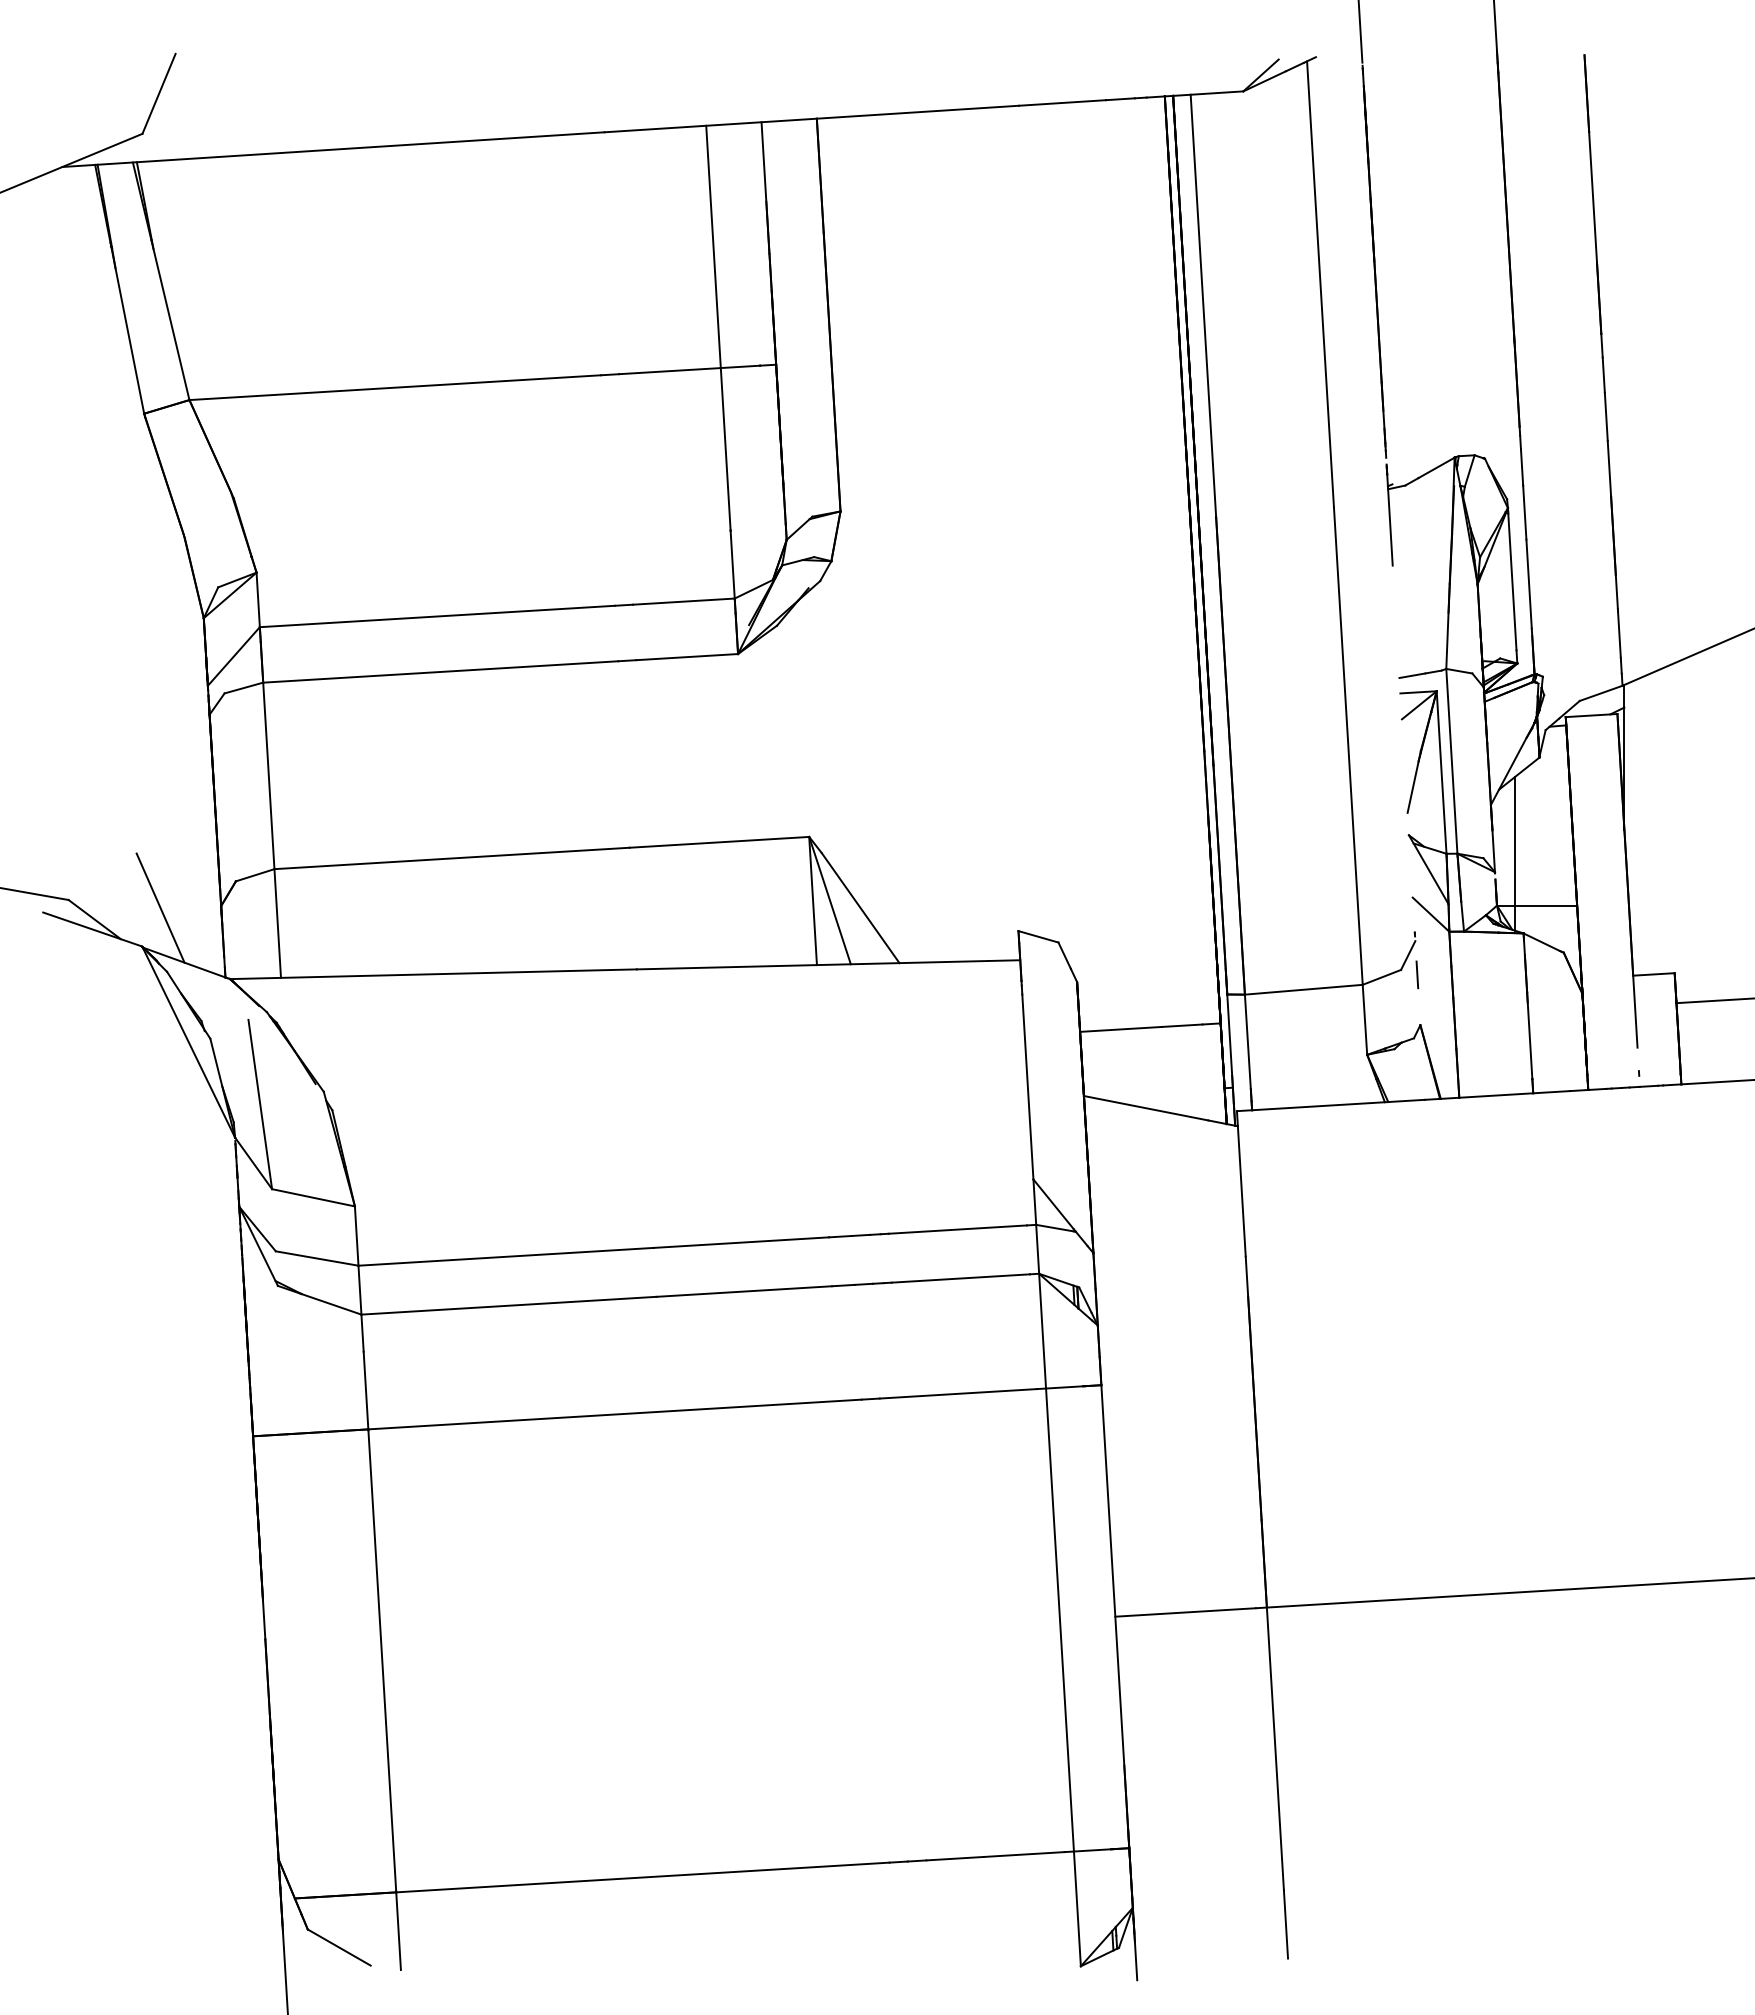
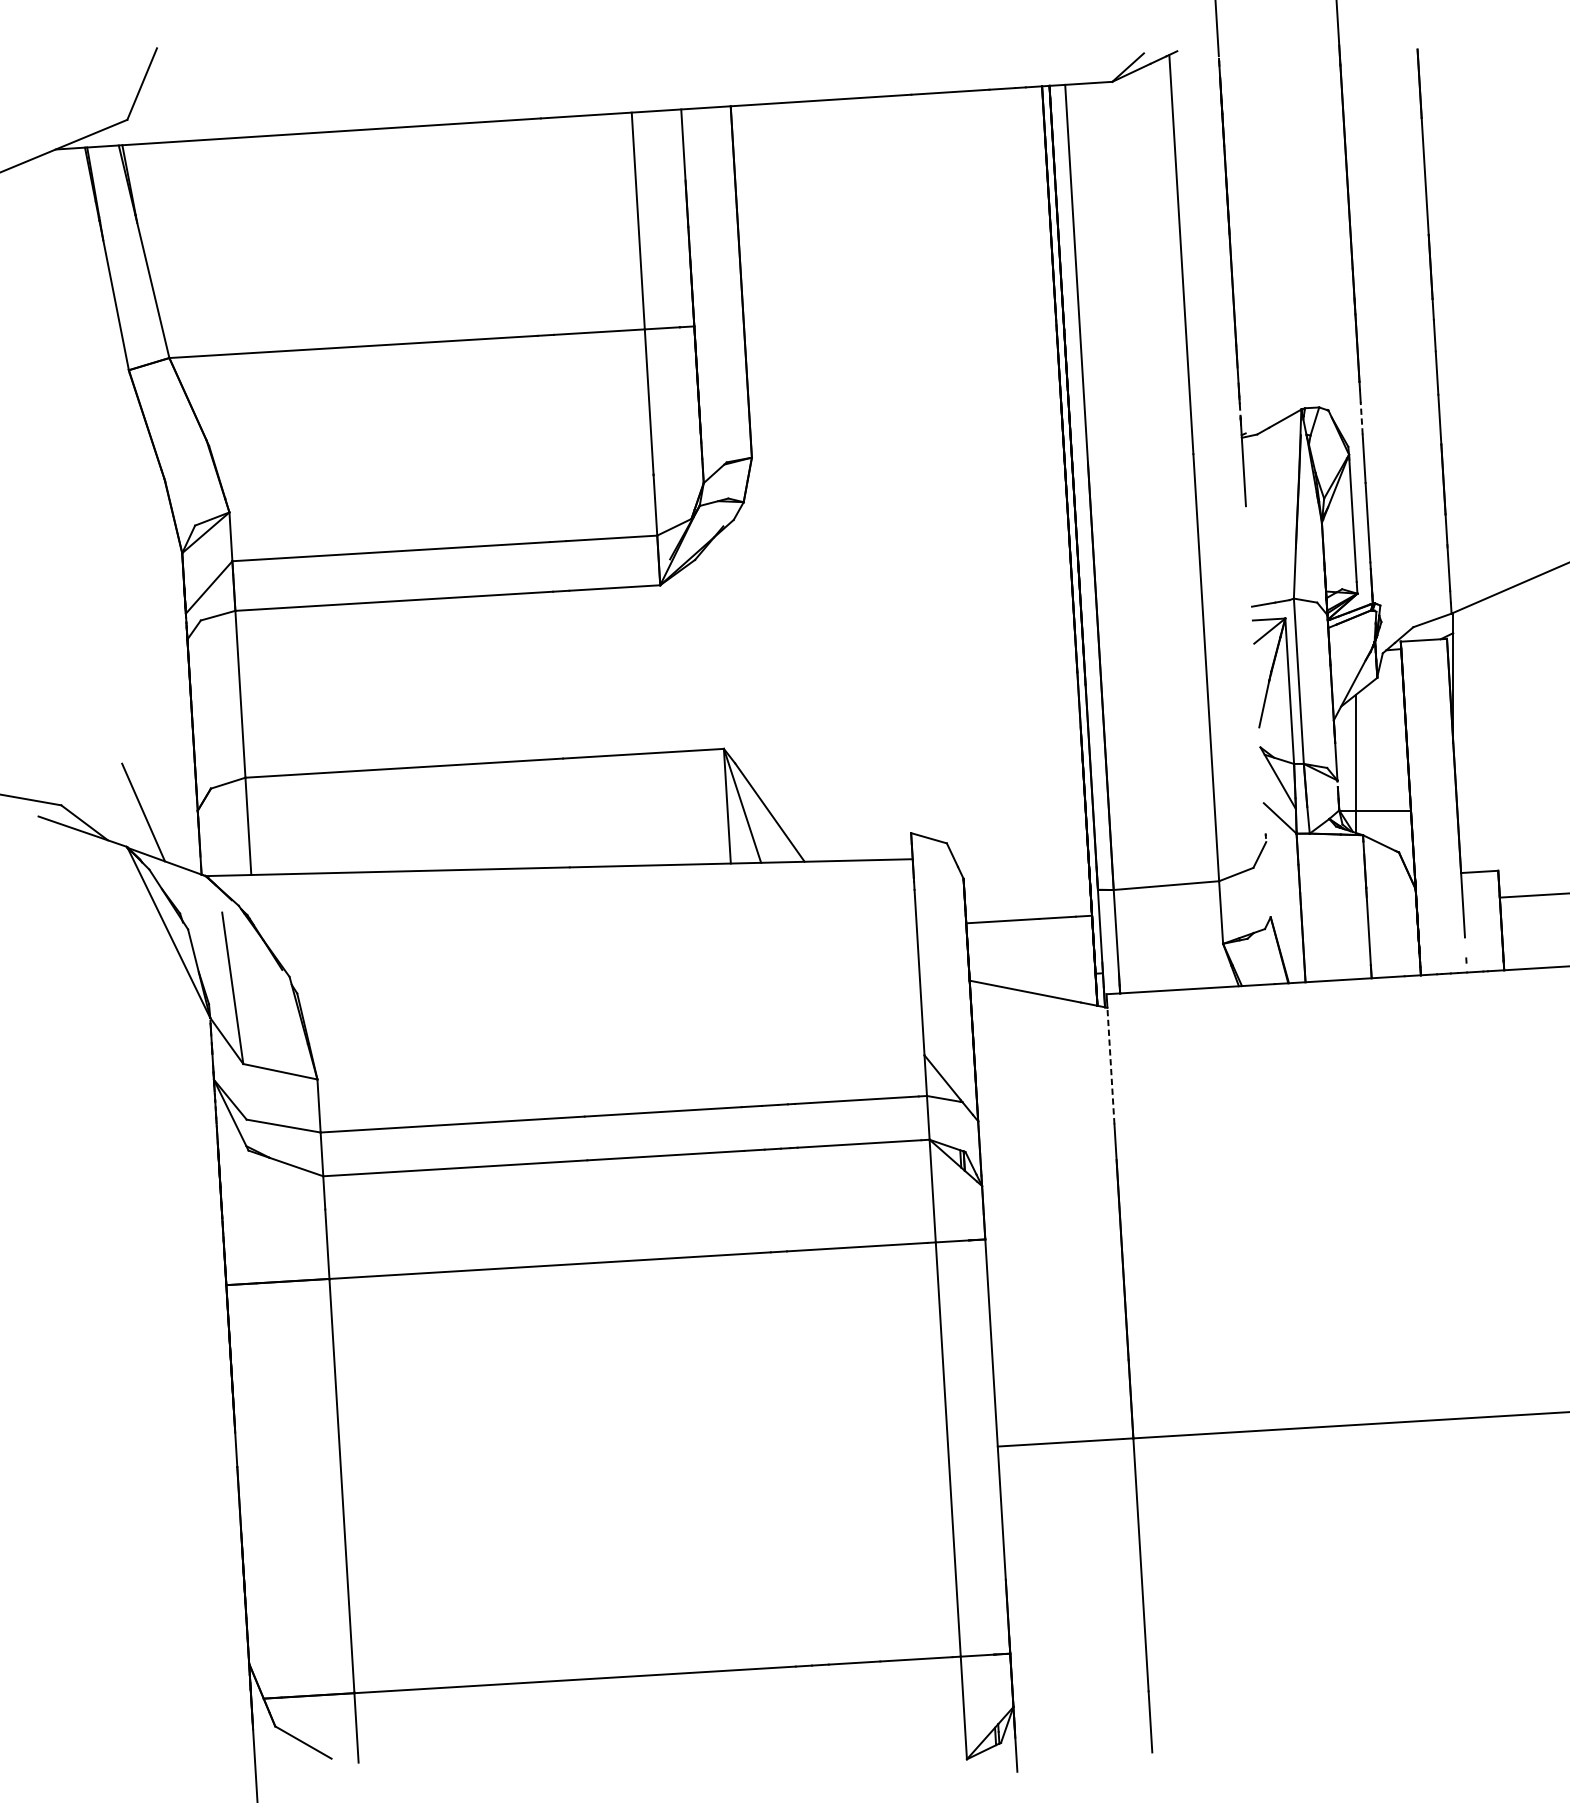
line: (1522, 466) -> (1362, 417), solid -> dashed
line: (1417, 974) -> (1268, 871), removed
line: (1241, 1190) -> (1110, 1065), solid -> dashed

